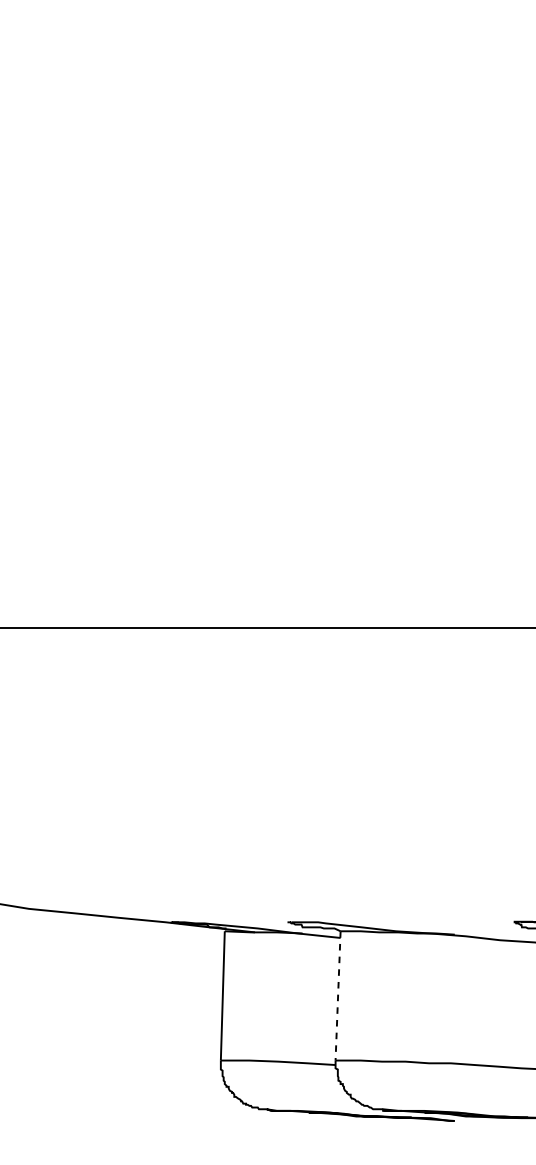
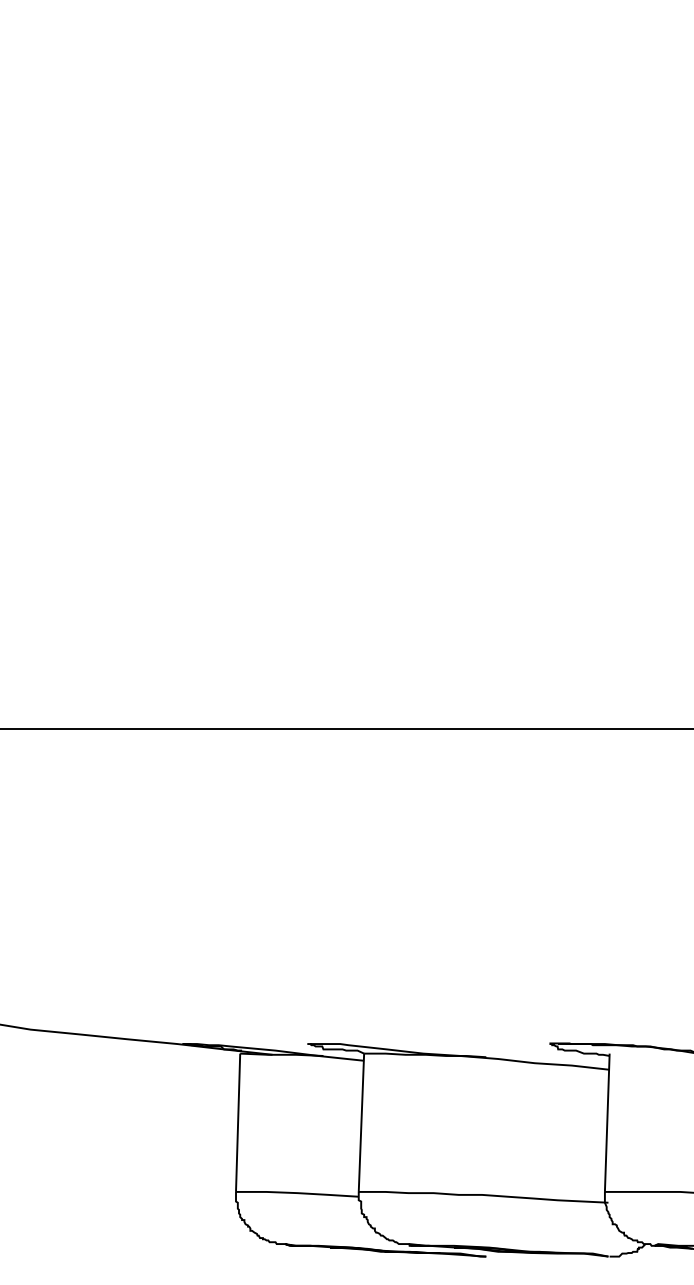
line: (338, 996) -> (361, 1123), dashed -> solid

